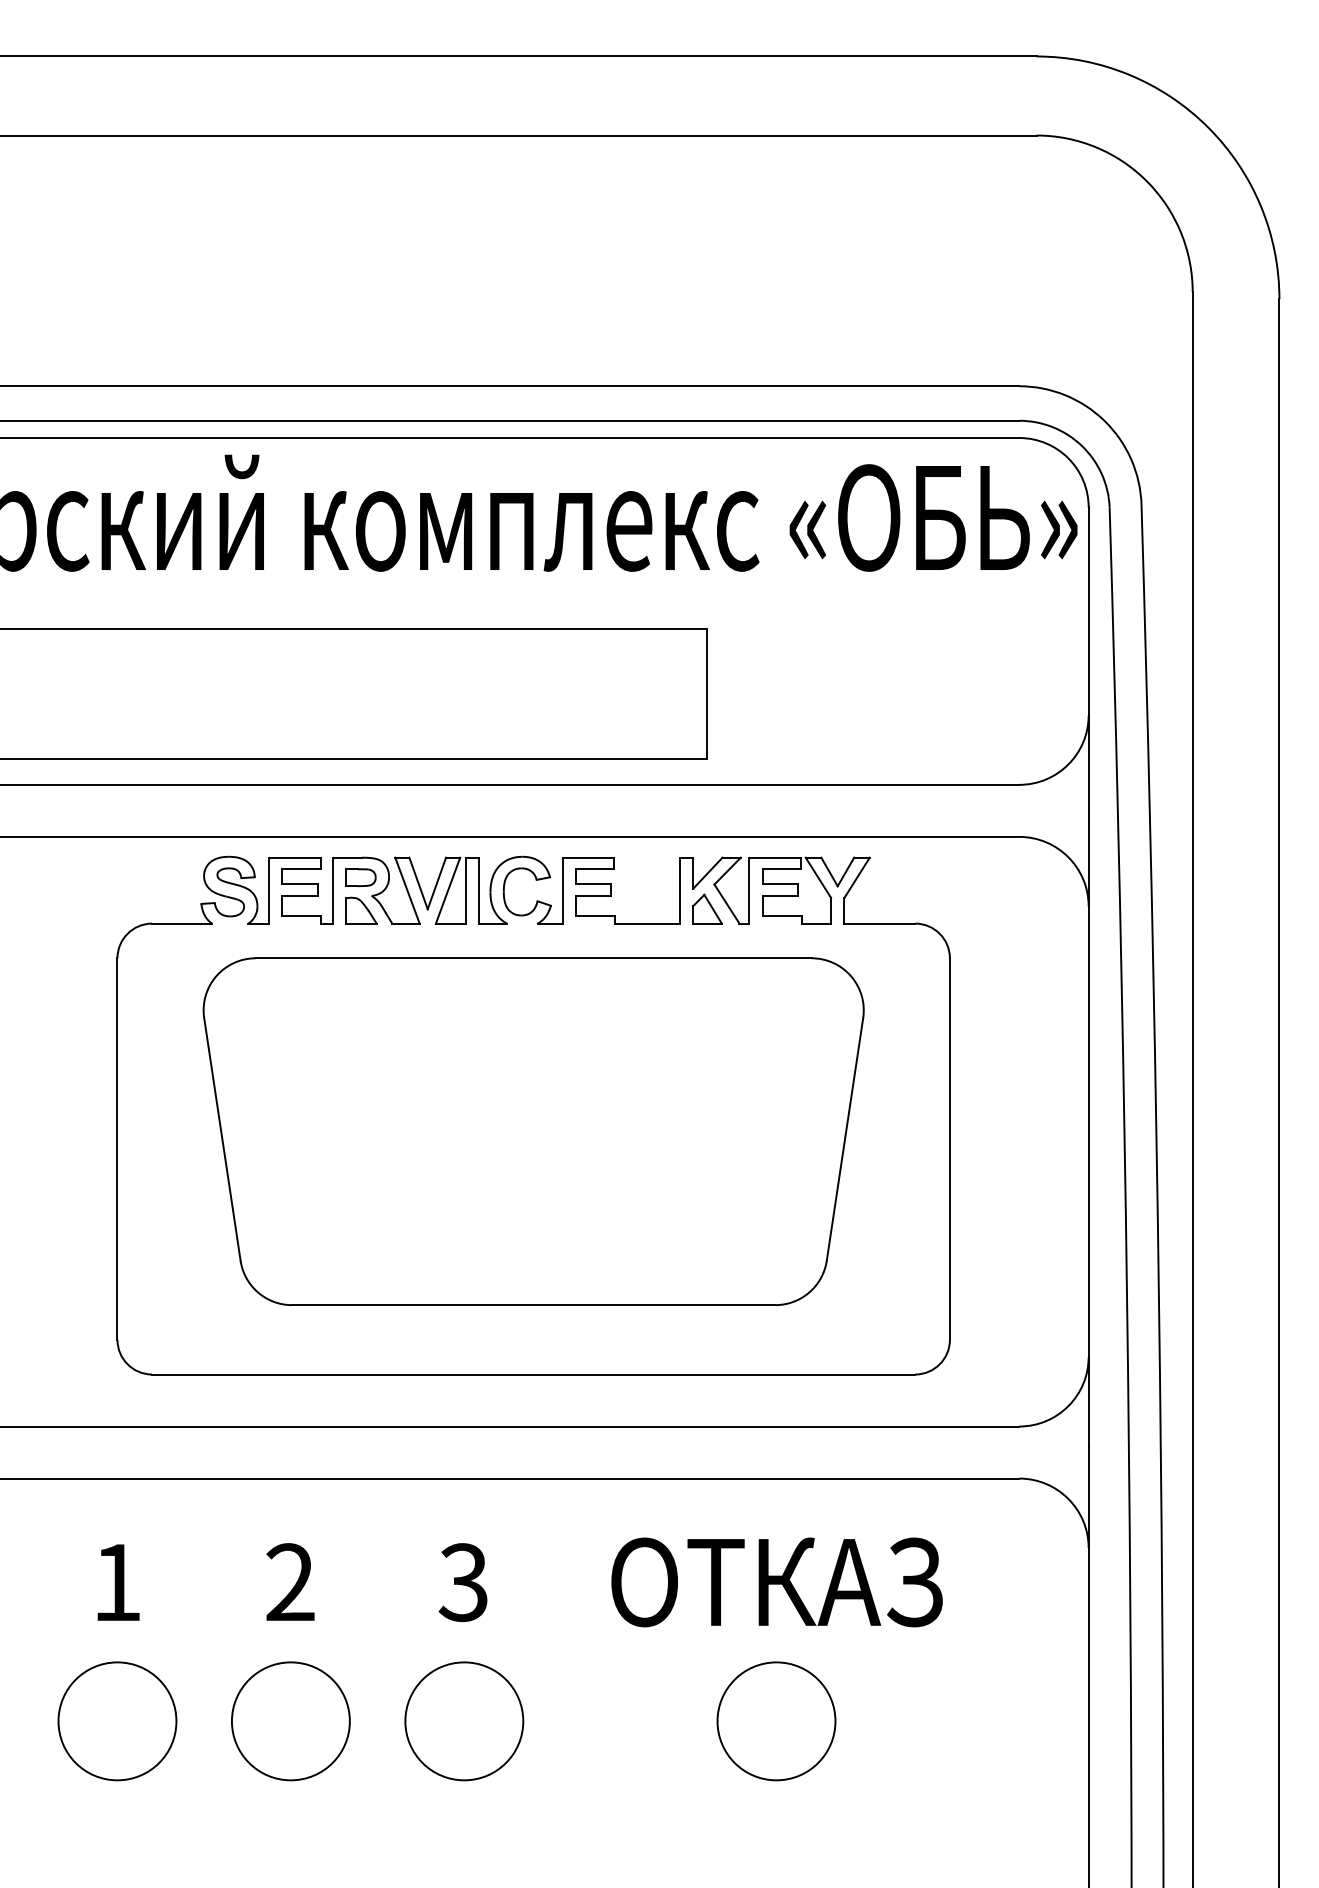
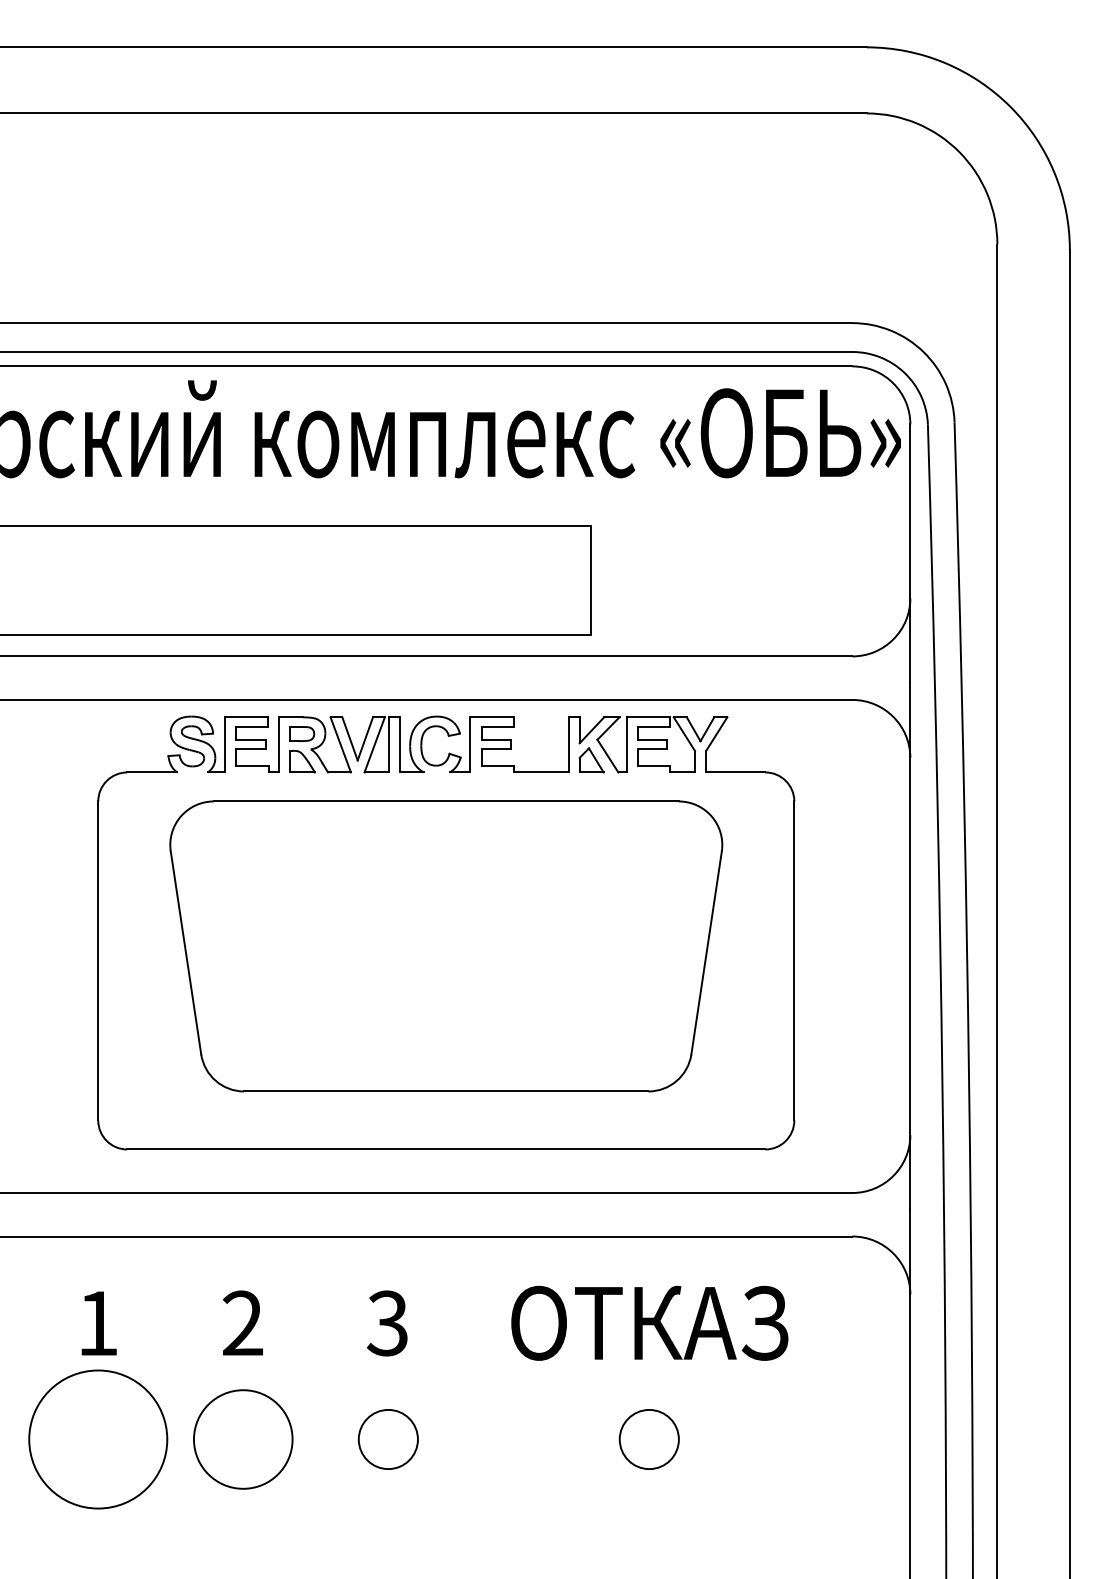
circle: (116, 1721) -> (97, 1439), size x1.4
circle: (464, 1721) -> (388, 1439), size x0.6
circle: (776, 1721) -> (649, 1439), size x0.6

